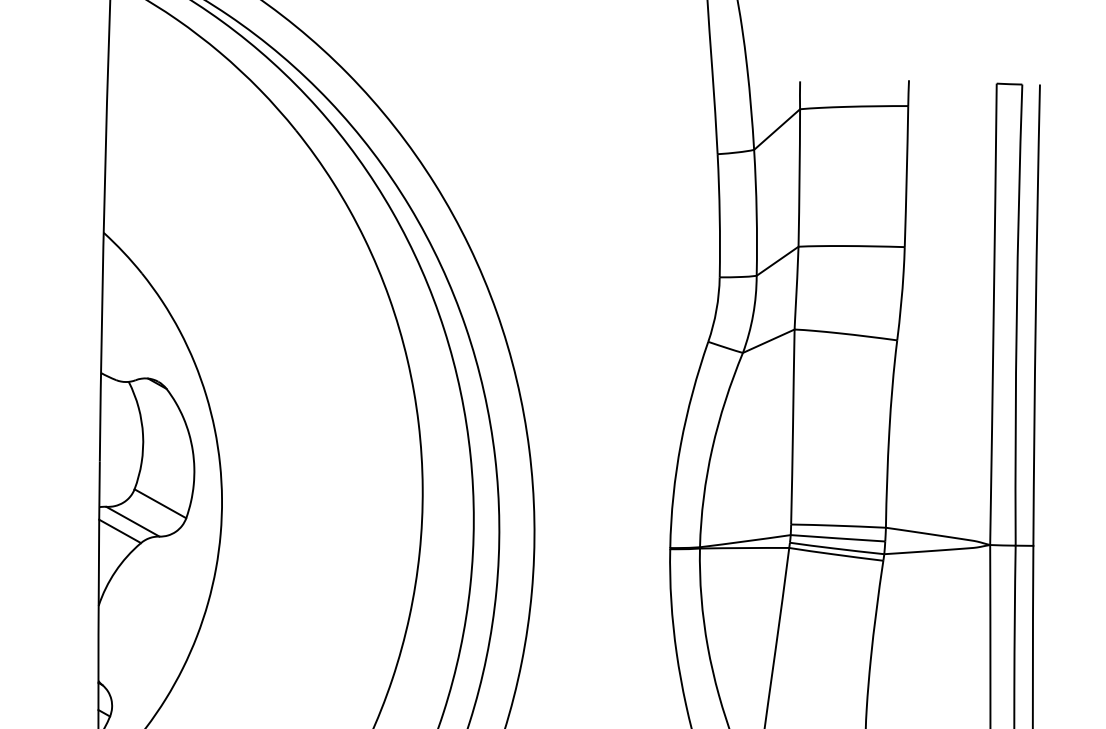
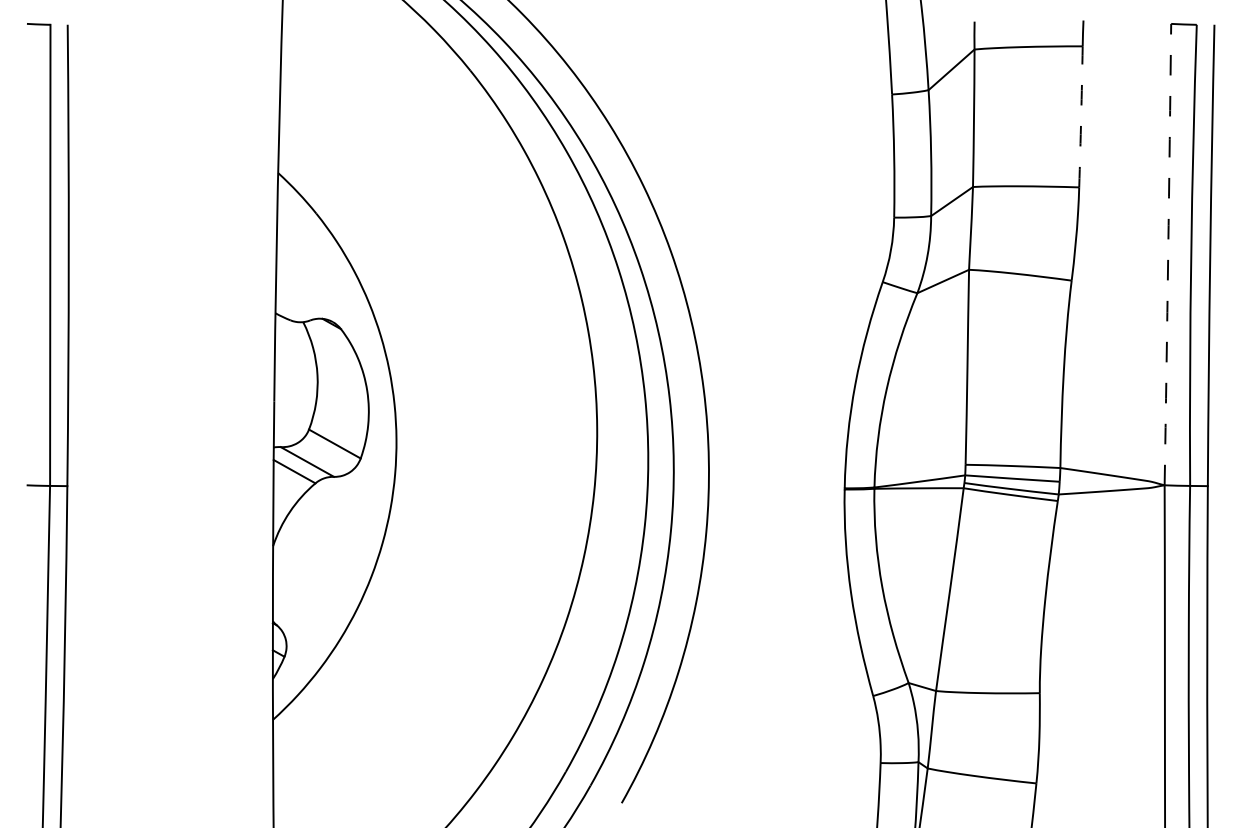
arc: (907, 176) -> (1081, 116), solid -> dashed
arc: (994, 314) -> (1168, 254), solid -> dashed

